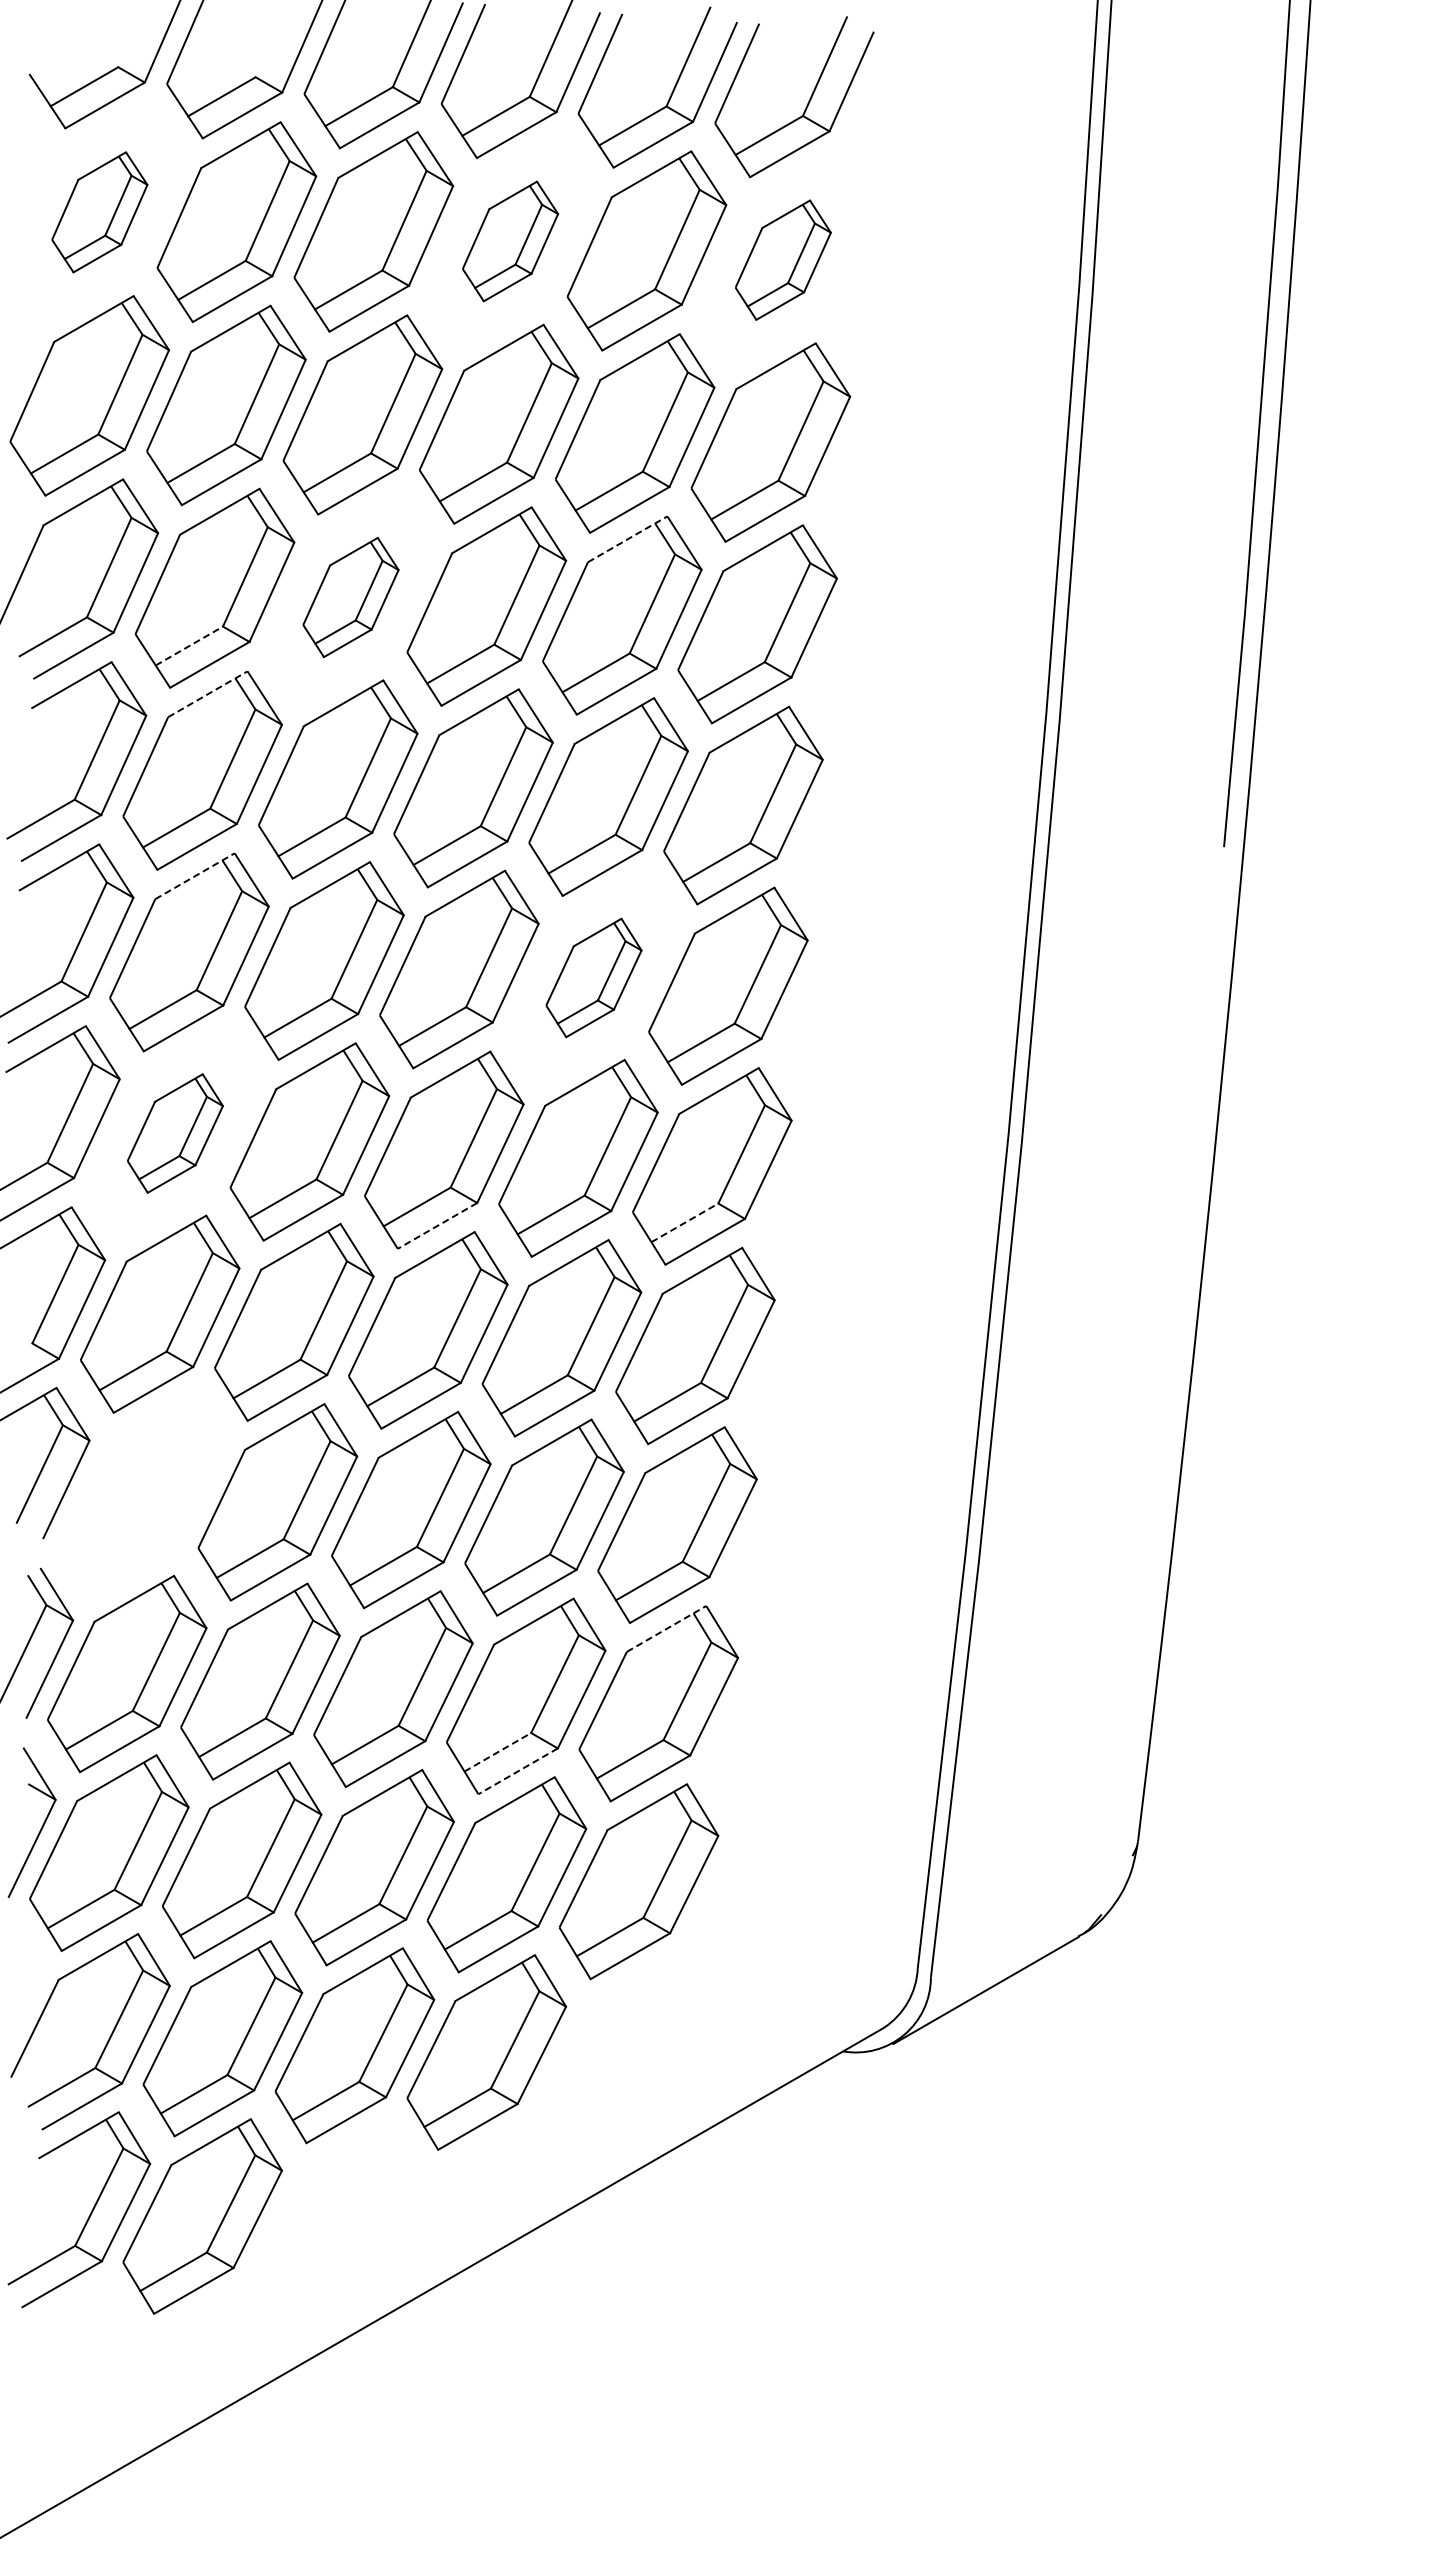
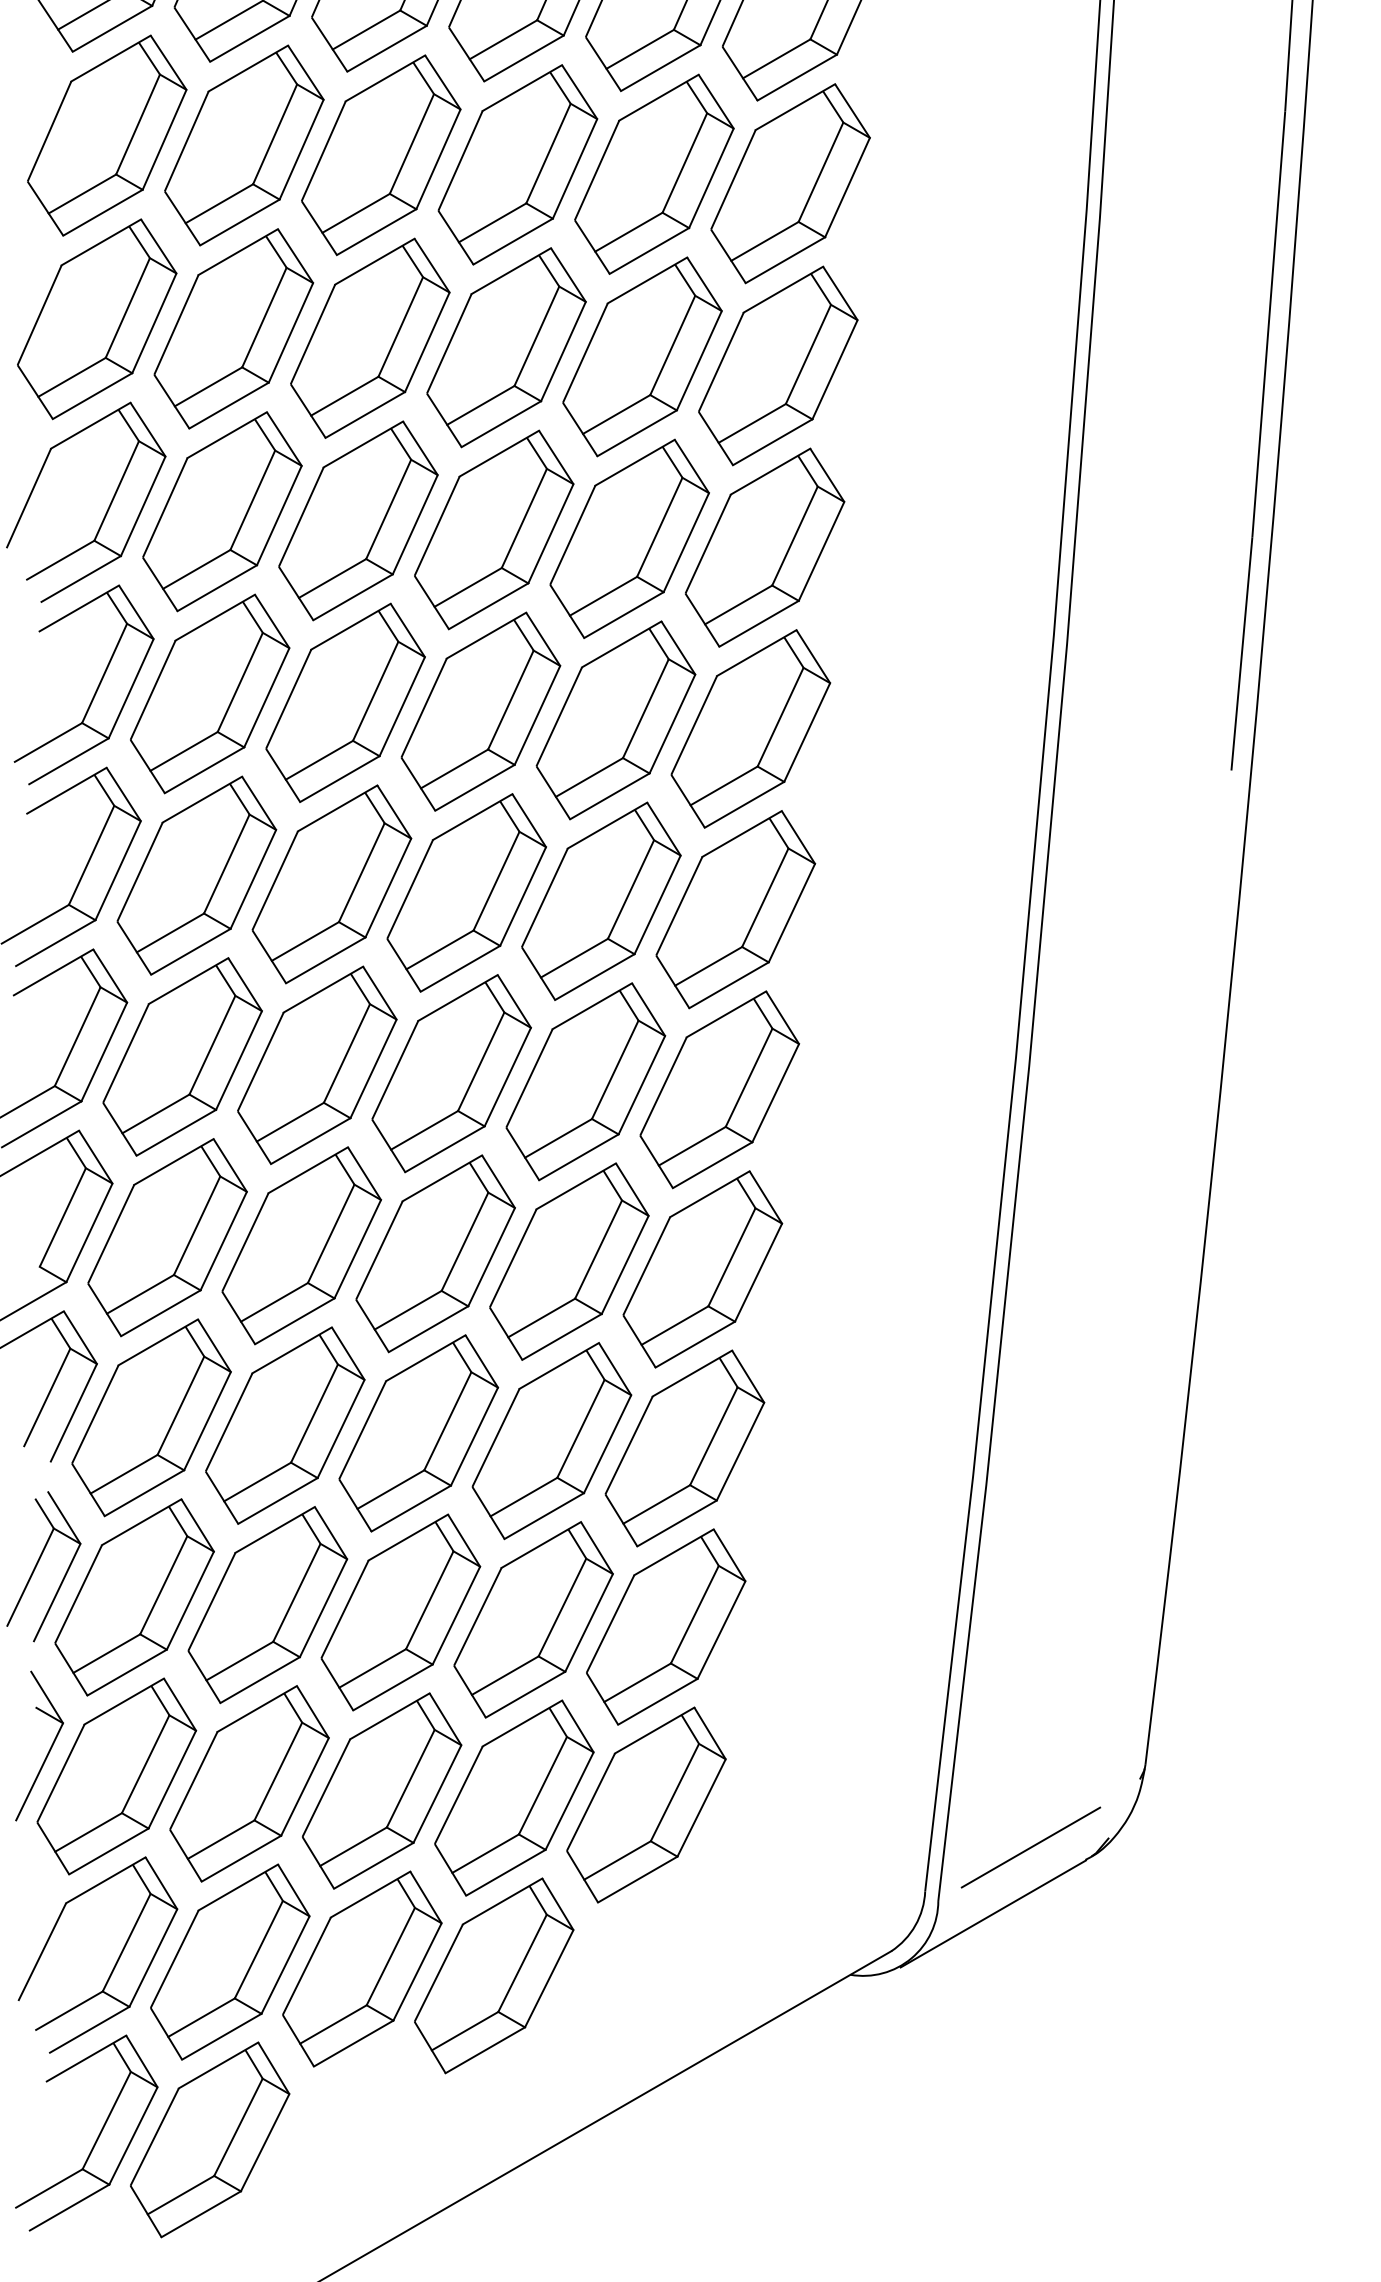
part: (99, 212) -> (106, 135), size x1.67
part: (510, 241) -> (517, 164), size x1.67
part: (783, 259) -> (790, 182), size x1.67
line: (627, 539) -> (634, 462), dashed -> solid
part: (350, 597) -> (357, 520), size x1.67
line: (189, 646) -> (196, 569), dashed -> solid
line: (207, 694) -> (214, 617), dashed -> solid
line: (194, 876) -> (201, 799), dashed -> solid
part: (593, 977) -> (600, 900), size x1.67
part: (175, 1133) -> (182, 1056), size x1.67
line: (684, 1222) -> (691, 1145), dashed -> solid
line: (437, 1225) -> (444, 1148), dashed -> solid
part: (144, 1494) -> (151, 1417), added
line: (666, 1628) -> (673, 1551), dashed -> solid
line: (498, 1752) -> (505, 1675), dashed -> solid
line: (518, 1771) -> (525, 1694), dashed -> solid
line: (1023, 1923) -> (1030, 1846), added

